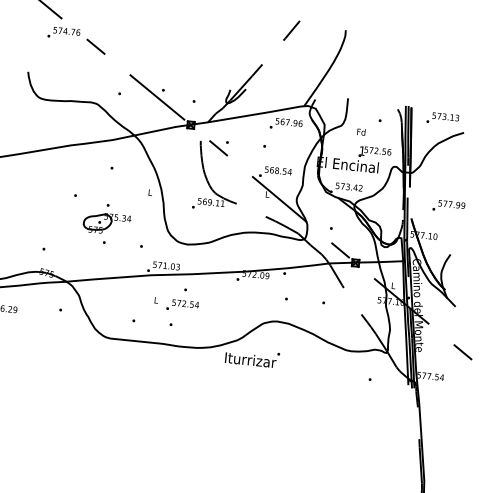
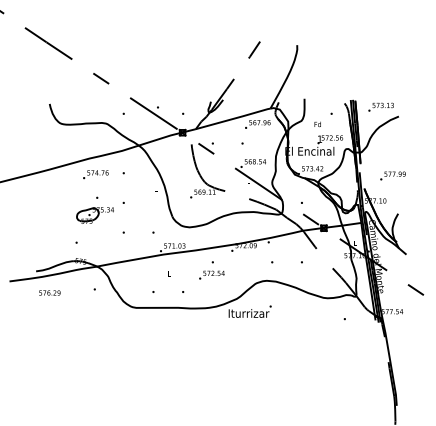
text: (63, 33) -> (95, 174), moved
part: (105, 223) -> (94, 215), moved
text: (182, 299) -> (211, 270), moved

